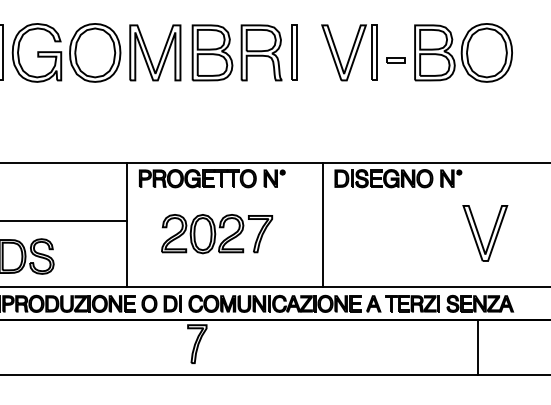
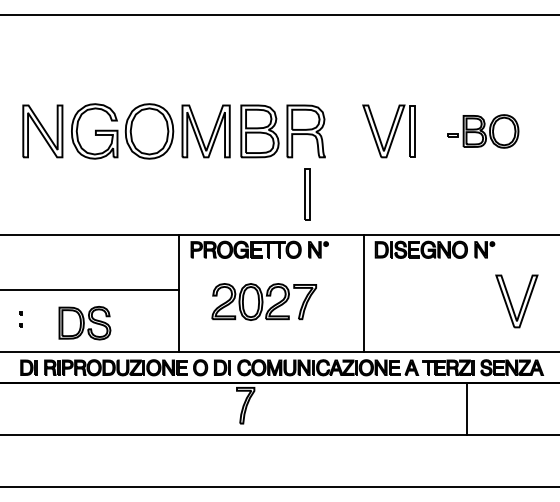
part: (293, 52) -> (307, 194), moved
part: (448, 52) -> (482, 131), size x0.6
line: (477, 347) -> (466, 408), moved

